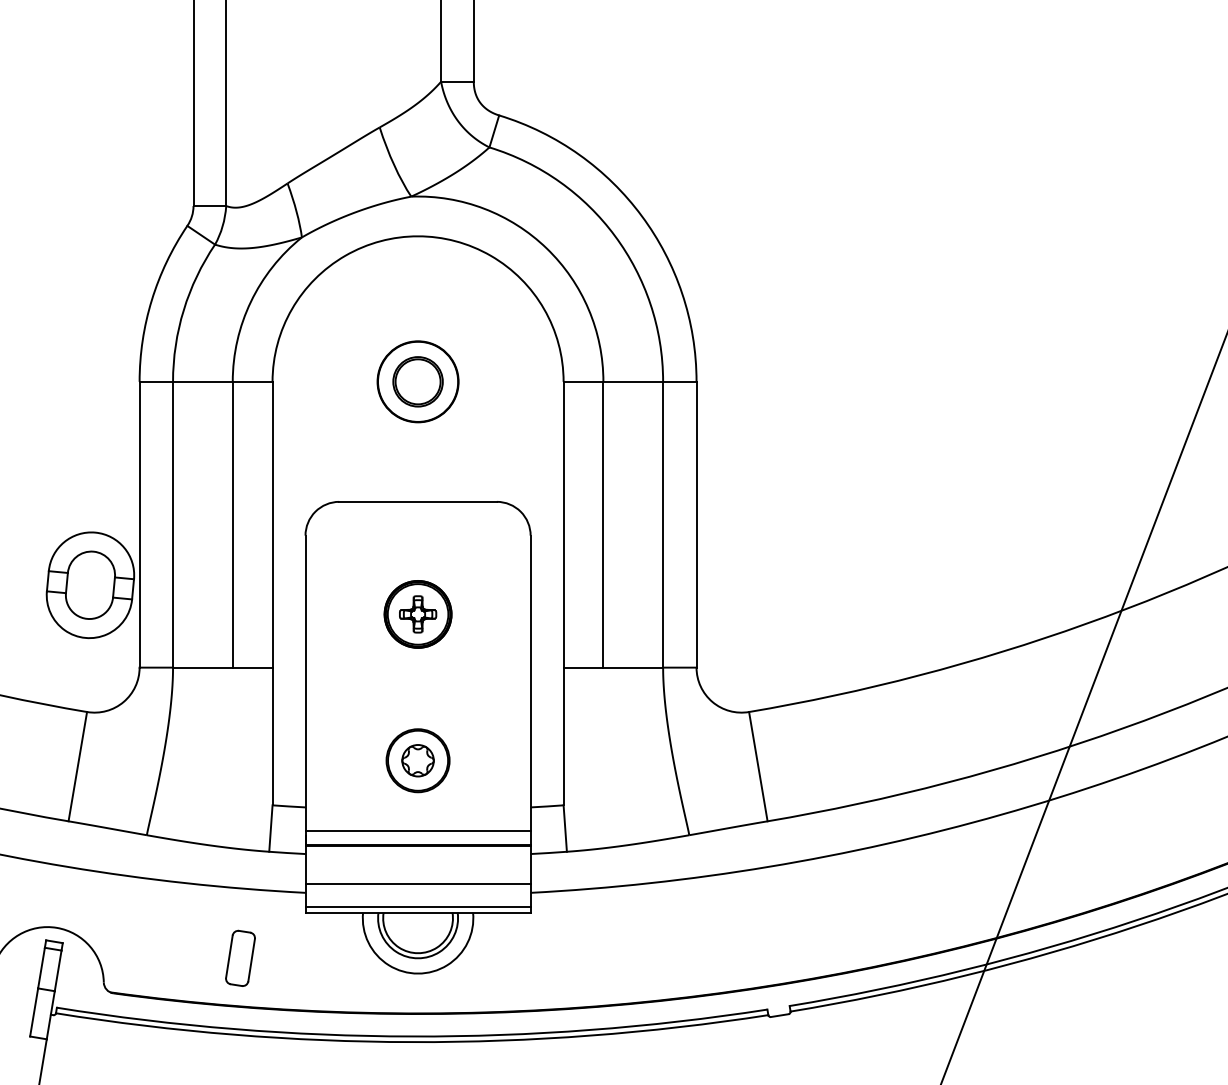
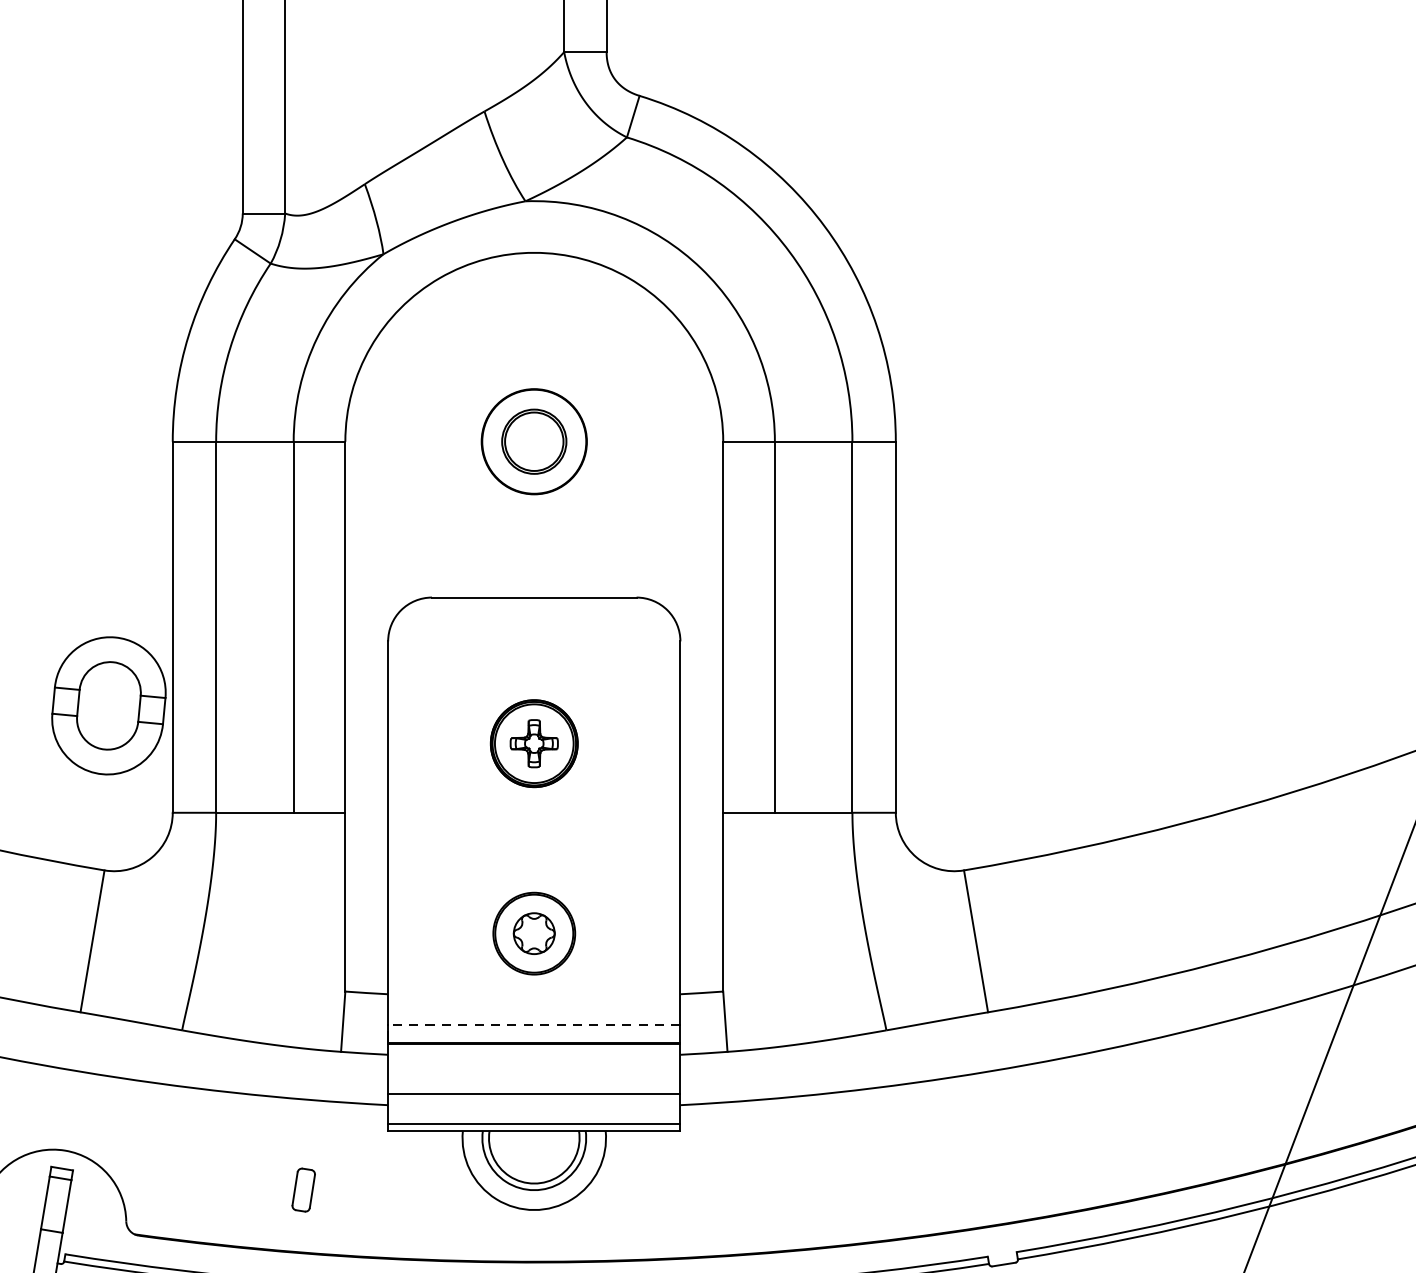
line: (418, 830) -> (534, 1024), solid -> dashed
part: (240, 957) -> (303, 1189), size x0.6

